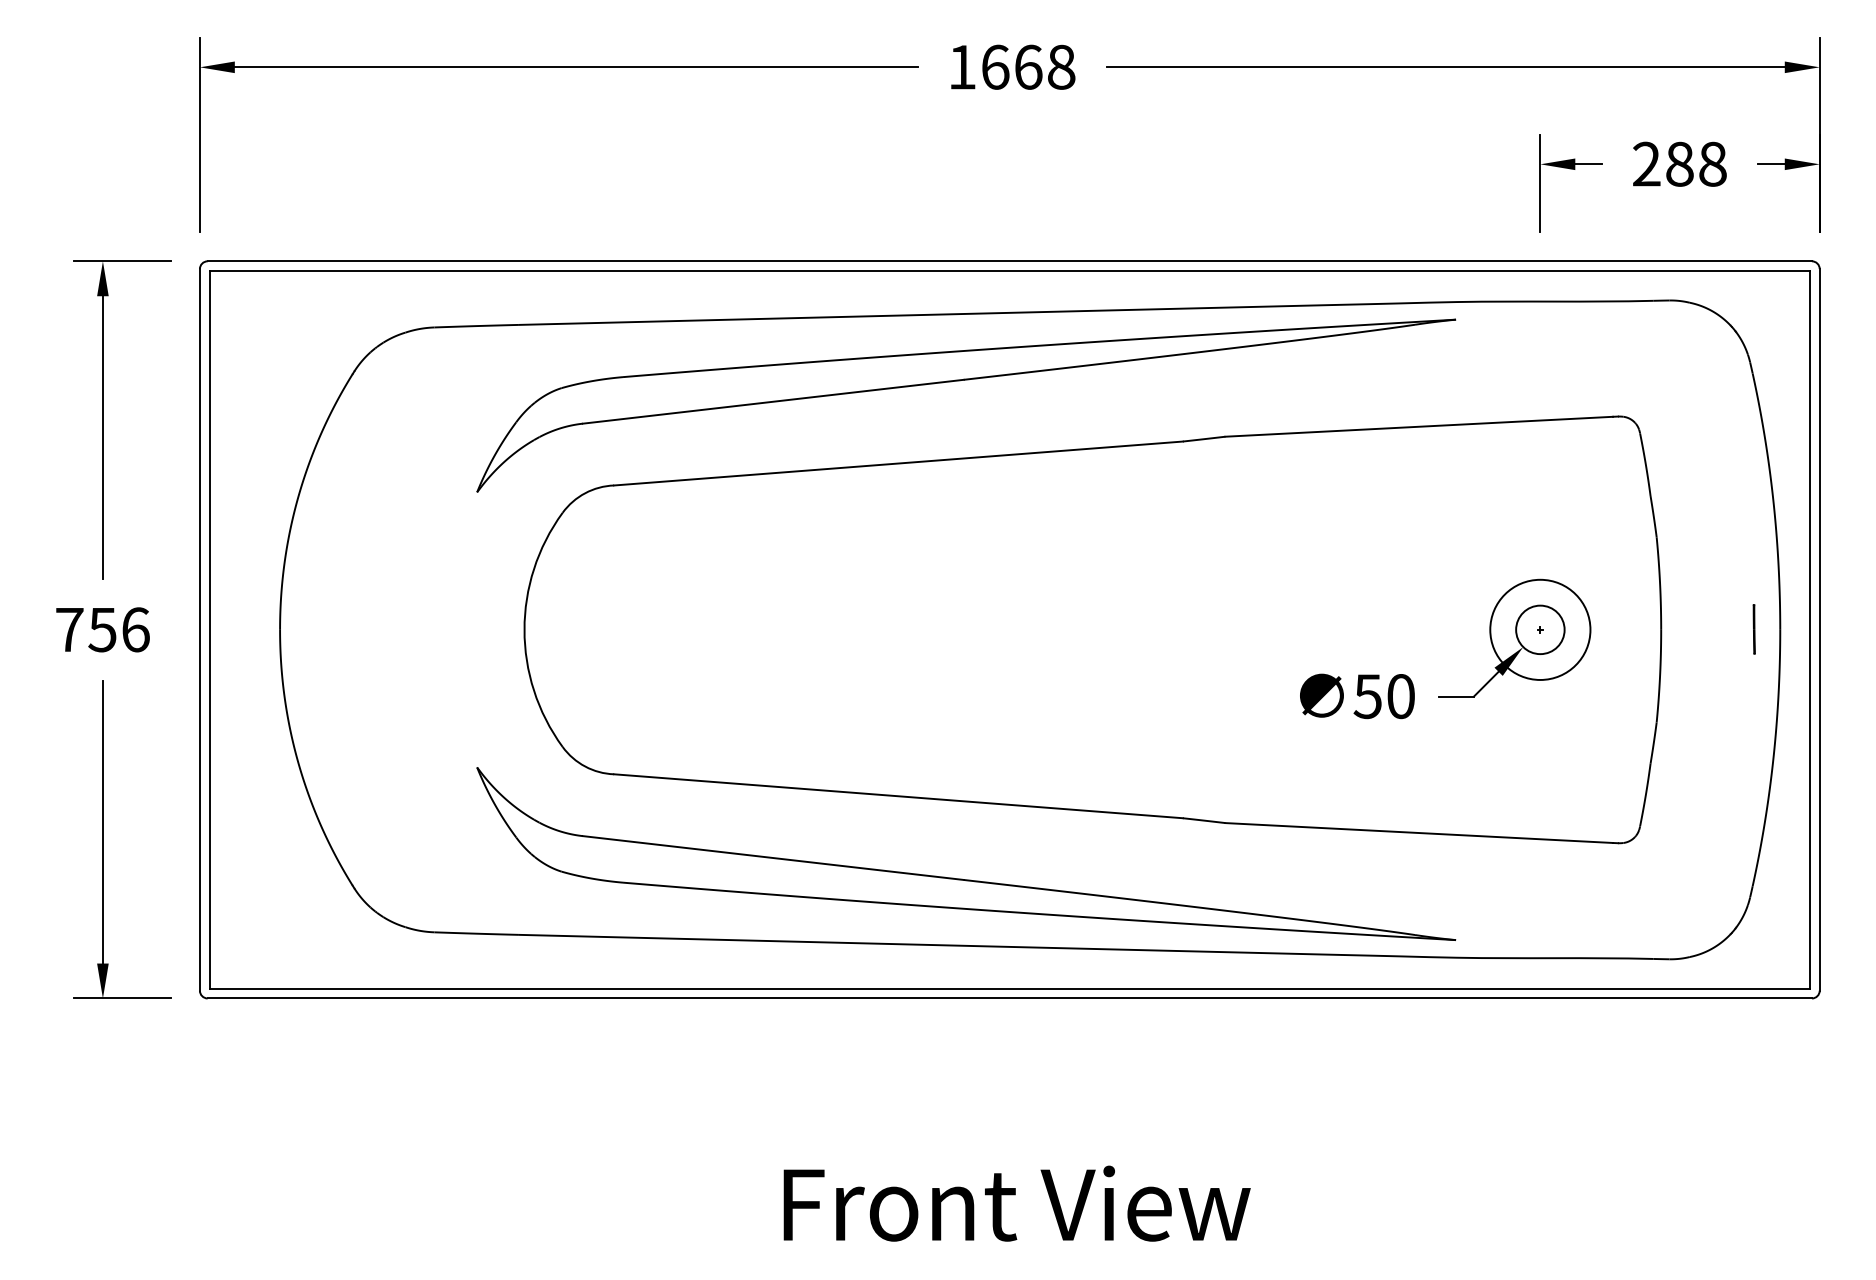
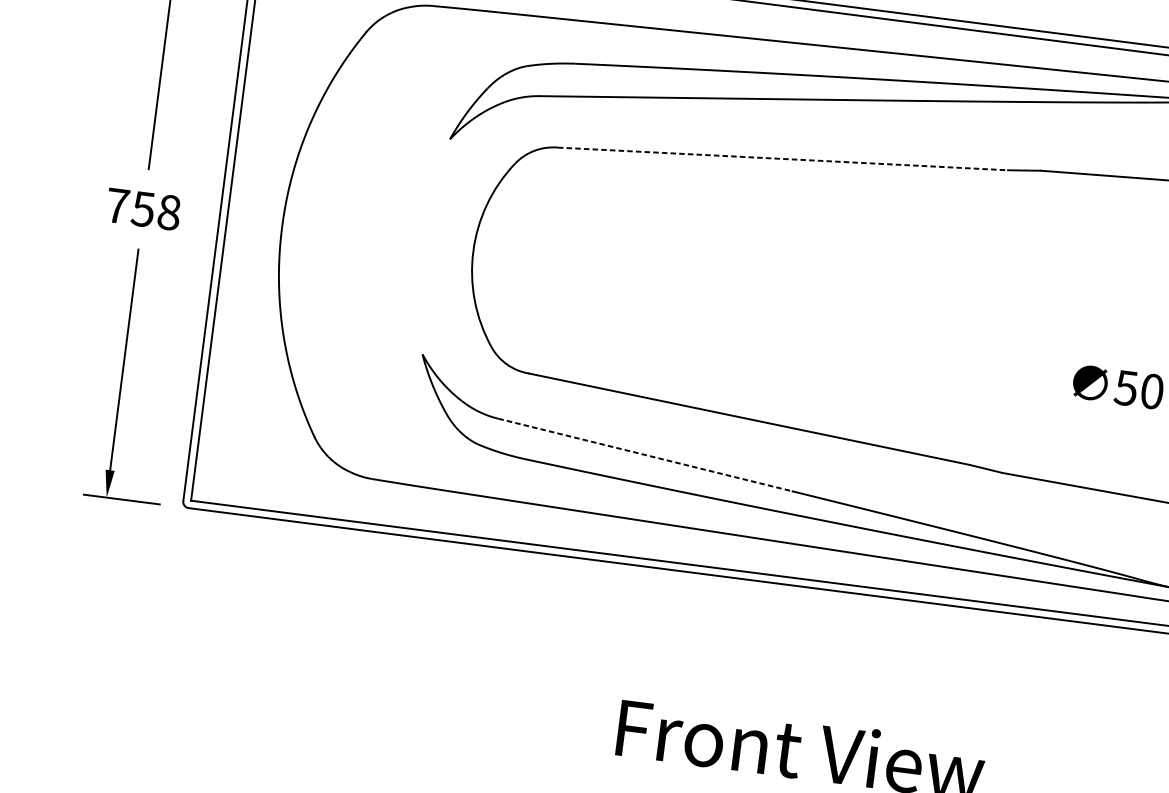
line: (899, 463) -> (783, 159), solid -> dashed
text: (135, 629) -> (169, 212), 756 -> 758
line: (773, 858) -> (645, 455), solid -> dashed

